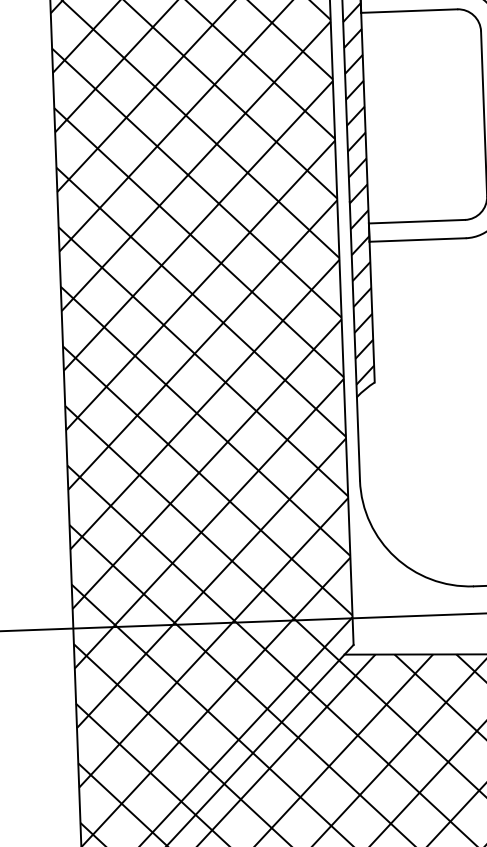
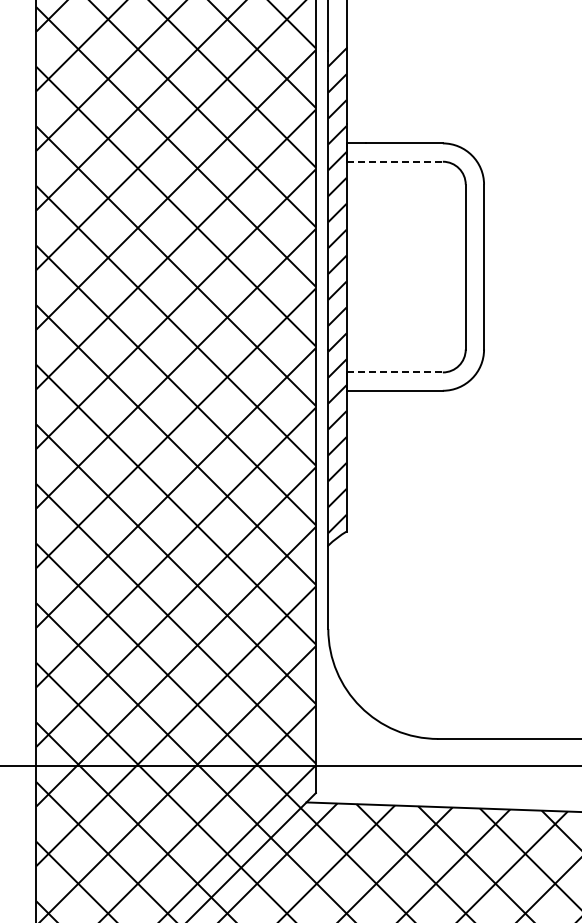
line: (410, 10) -> (395, 161), solid -> dashed
line: (417, 221) -> (395, 372), solid -> dashed

